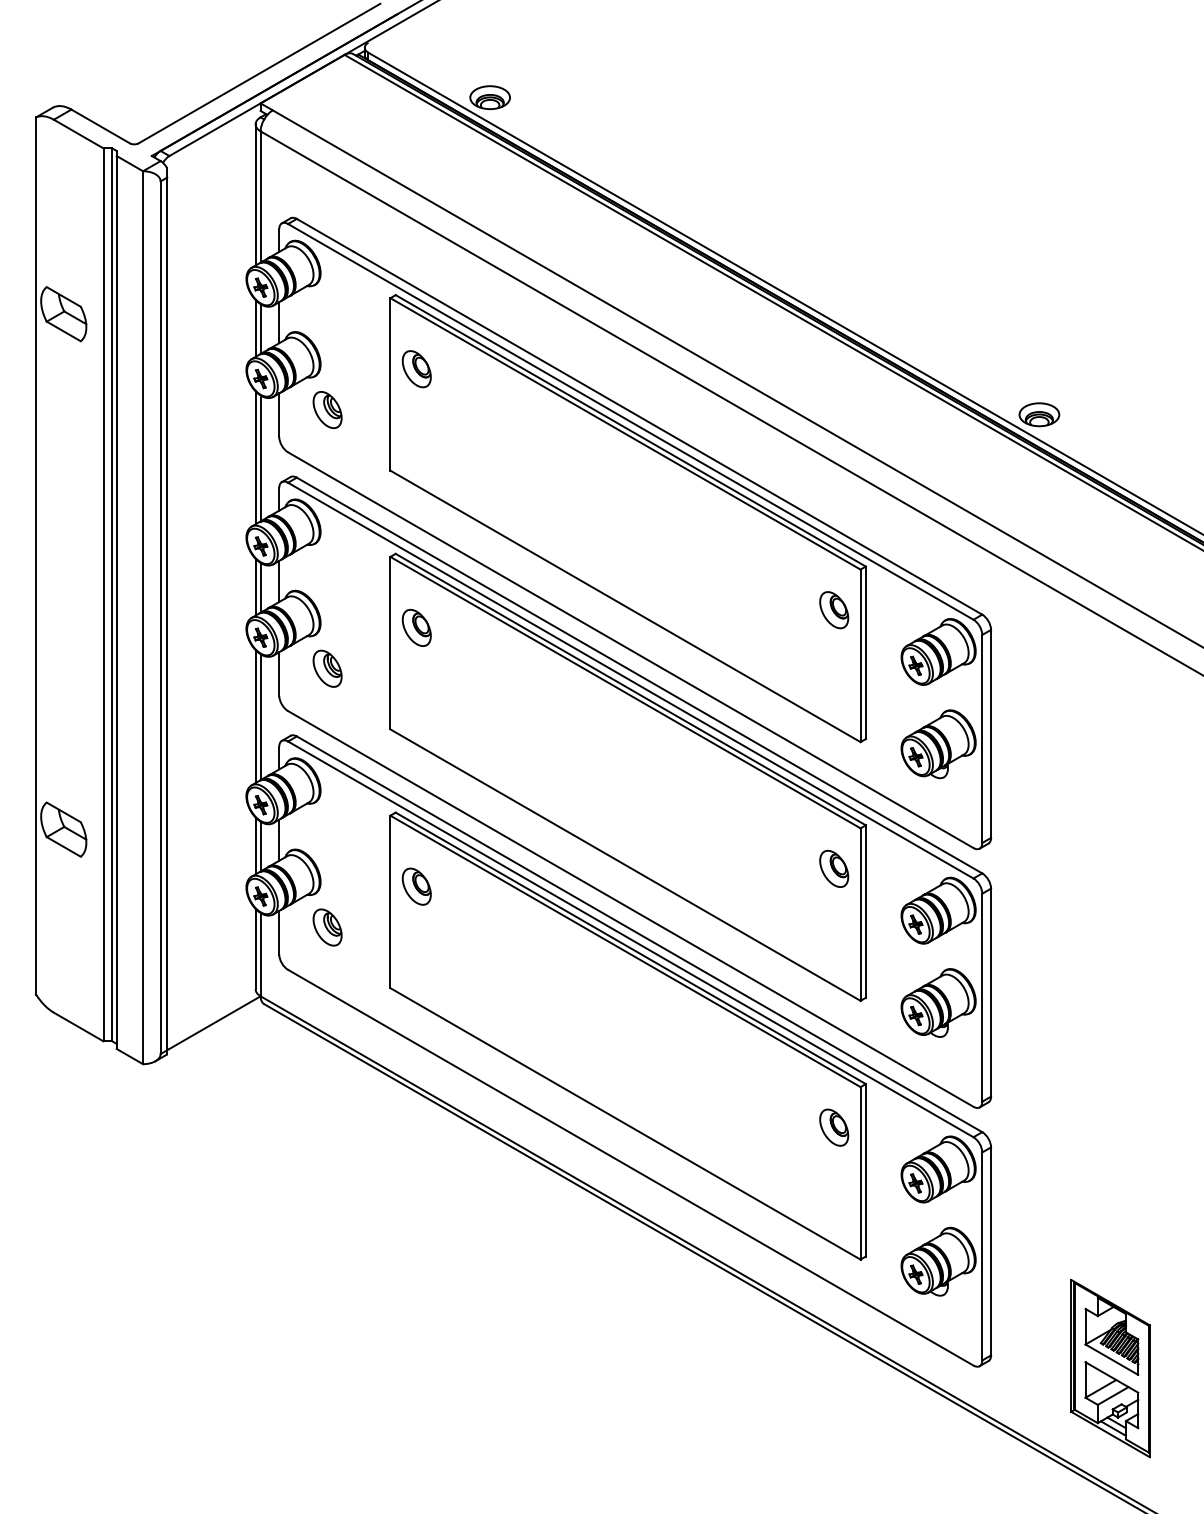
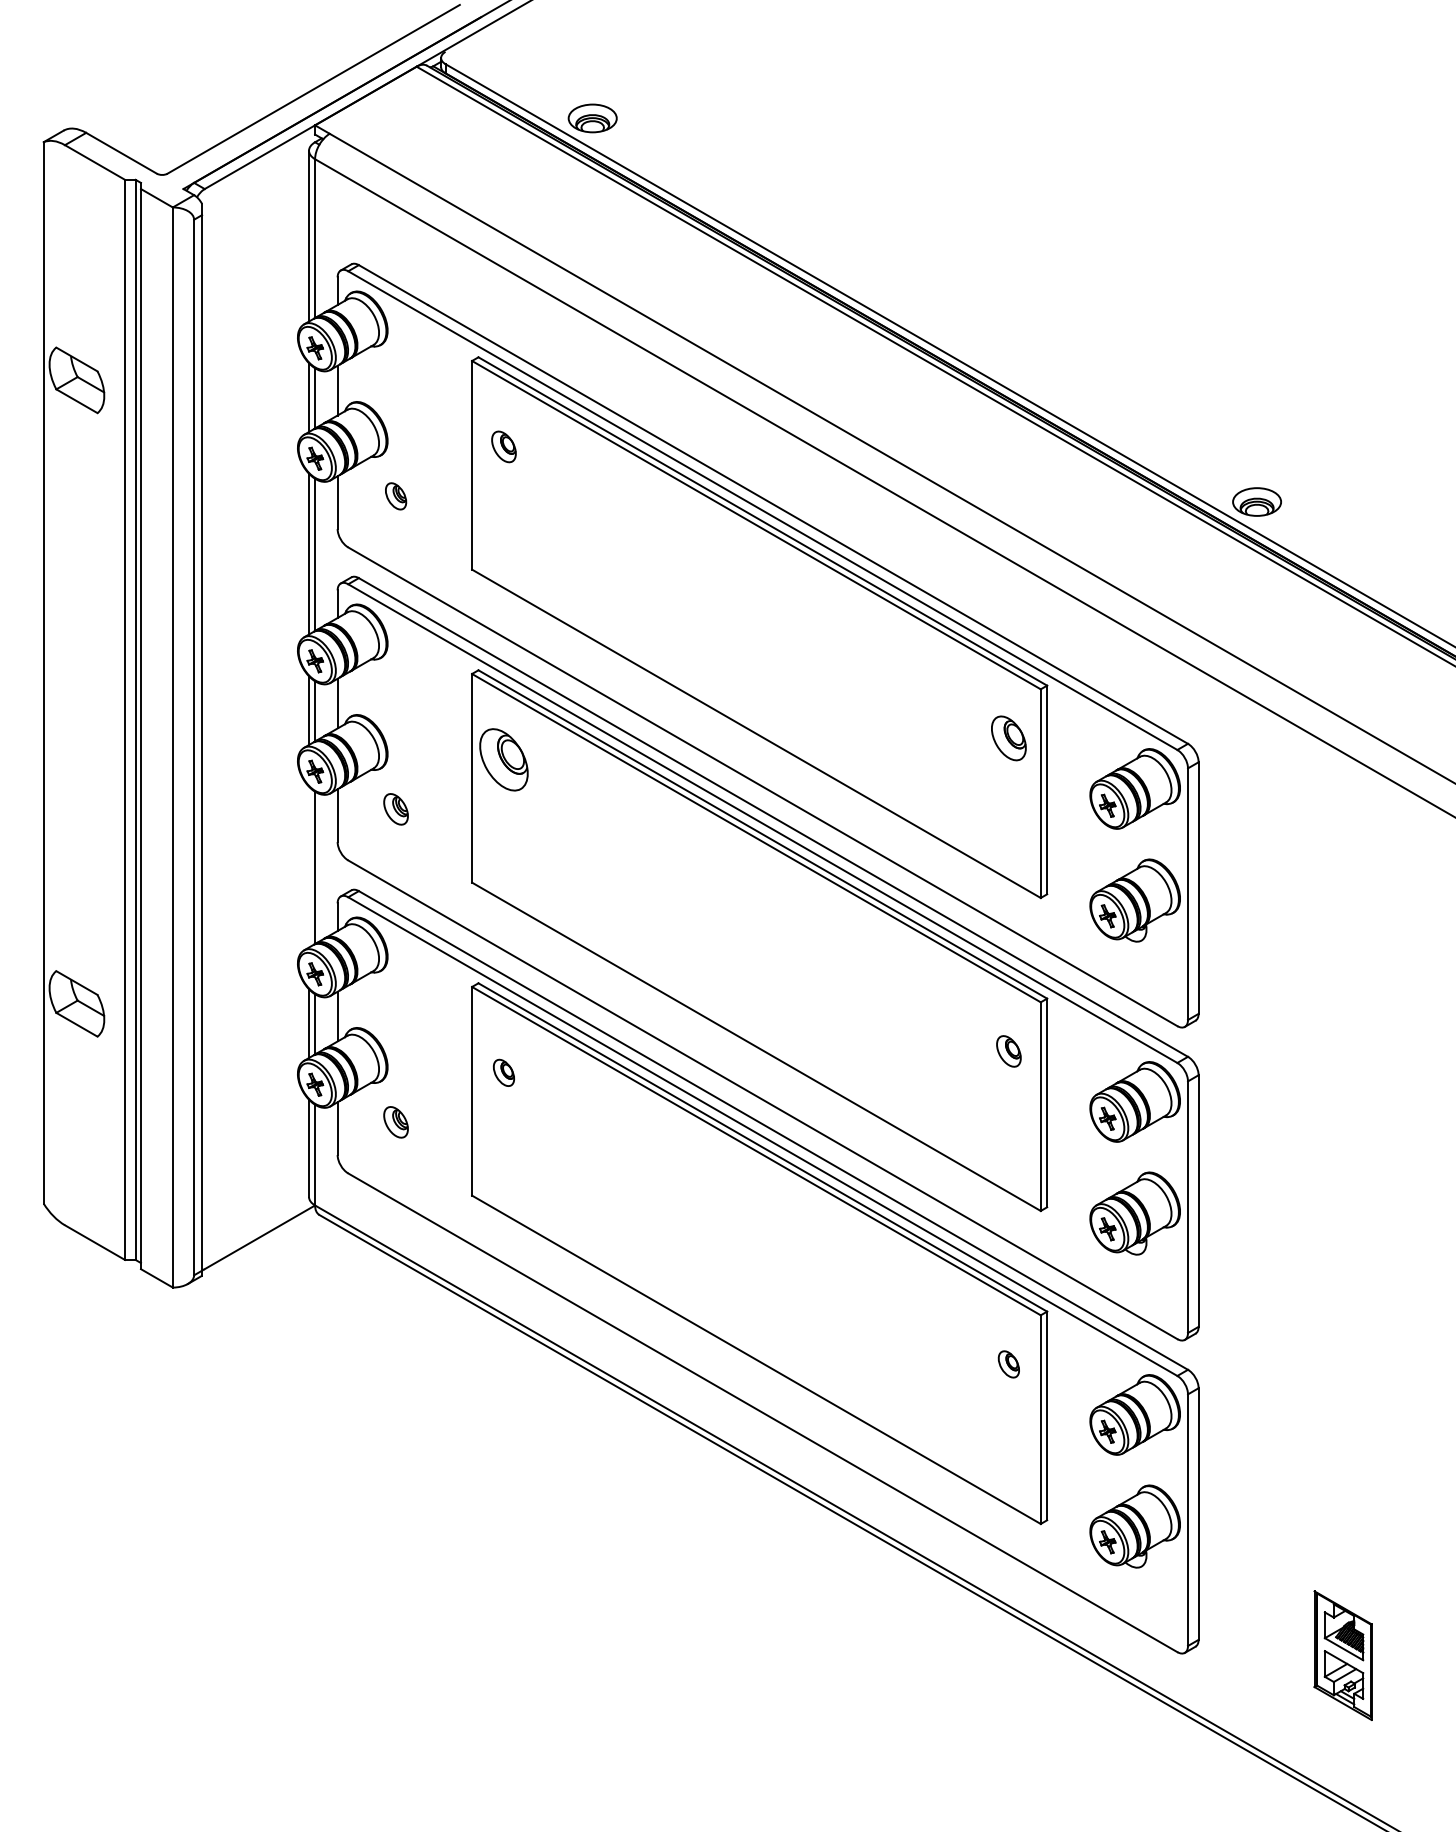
part: (416, 368) -> (503, 446), size x0.7
part: (327, 410) -> (395, 496), size x0.6
part: (416, 627) -> (503, 759), size x1.4
part: (327, 668) -> (395, 809), size x0.7
line: (256, 716) -> (309, 866), removed
part: (833, 869) -> (1008, 1051), size x0.7
part: (416, 886) -> (503, 1072), size x0.6
part: (327, 927) -> (395, 1122), size x0.7
part: (833, 1127) -> (1008, 1364), size x0.6
part: (1110, 1368) -> (1342, 1655), size x0.6

